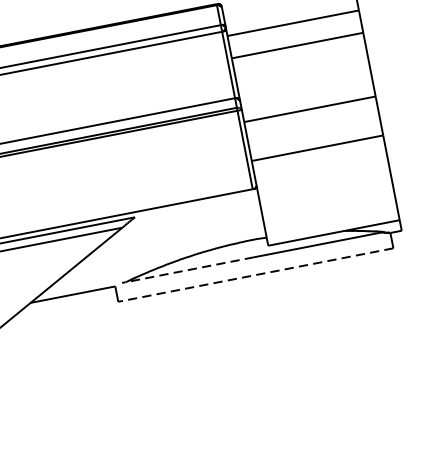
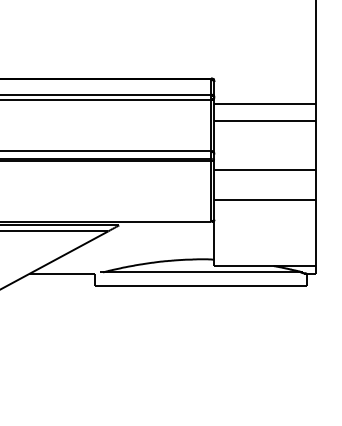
line: (187, 270) -> (150, 272), dashed -> solid
line: (255, 274) -> (200, 285), dashed -> solid

